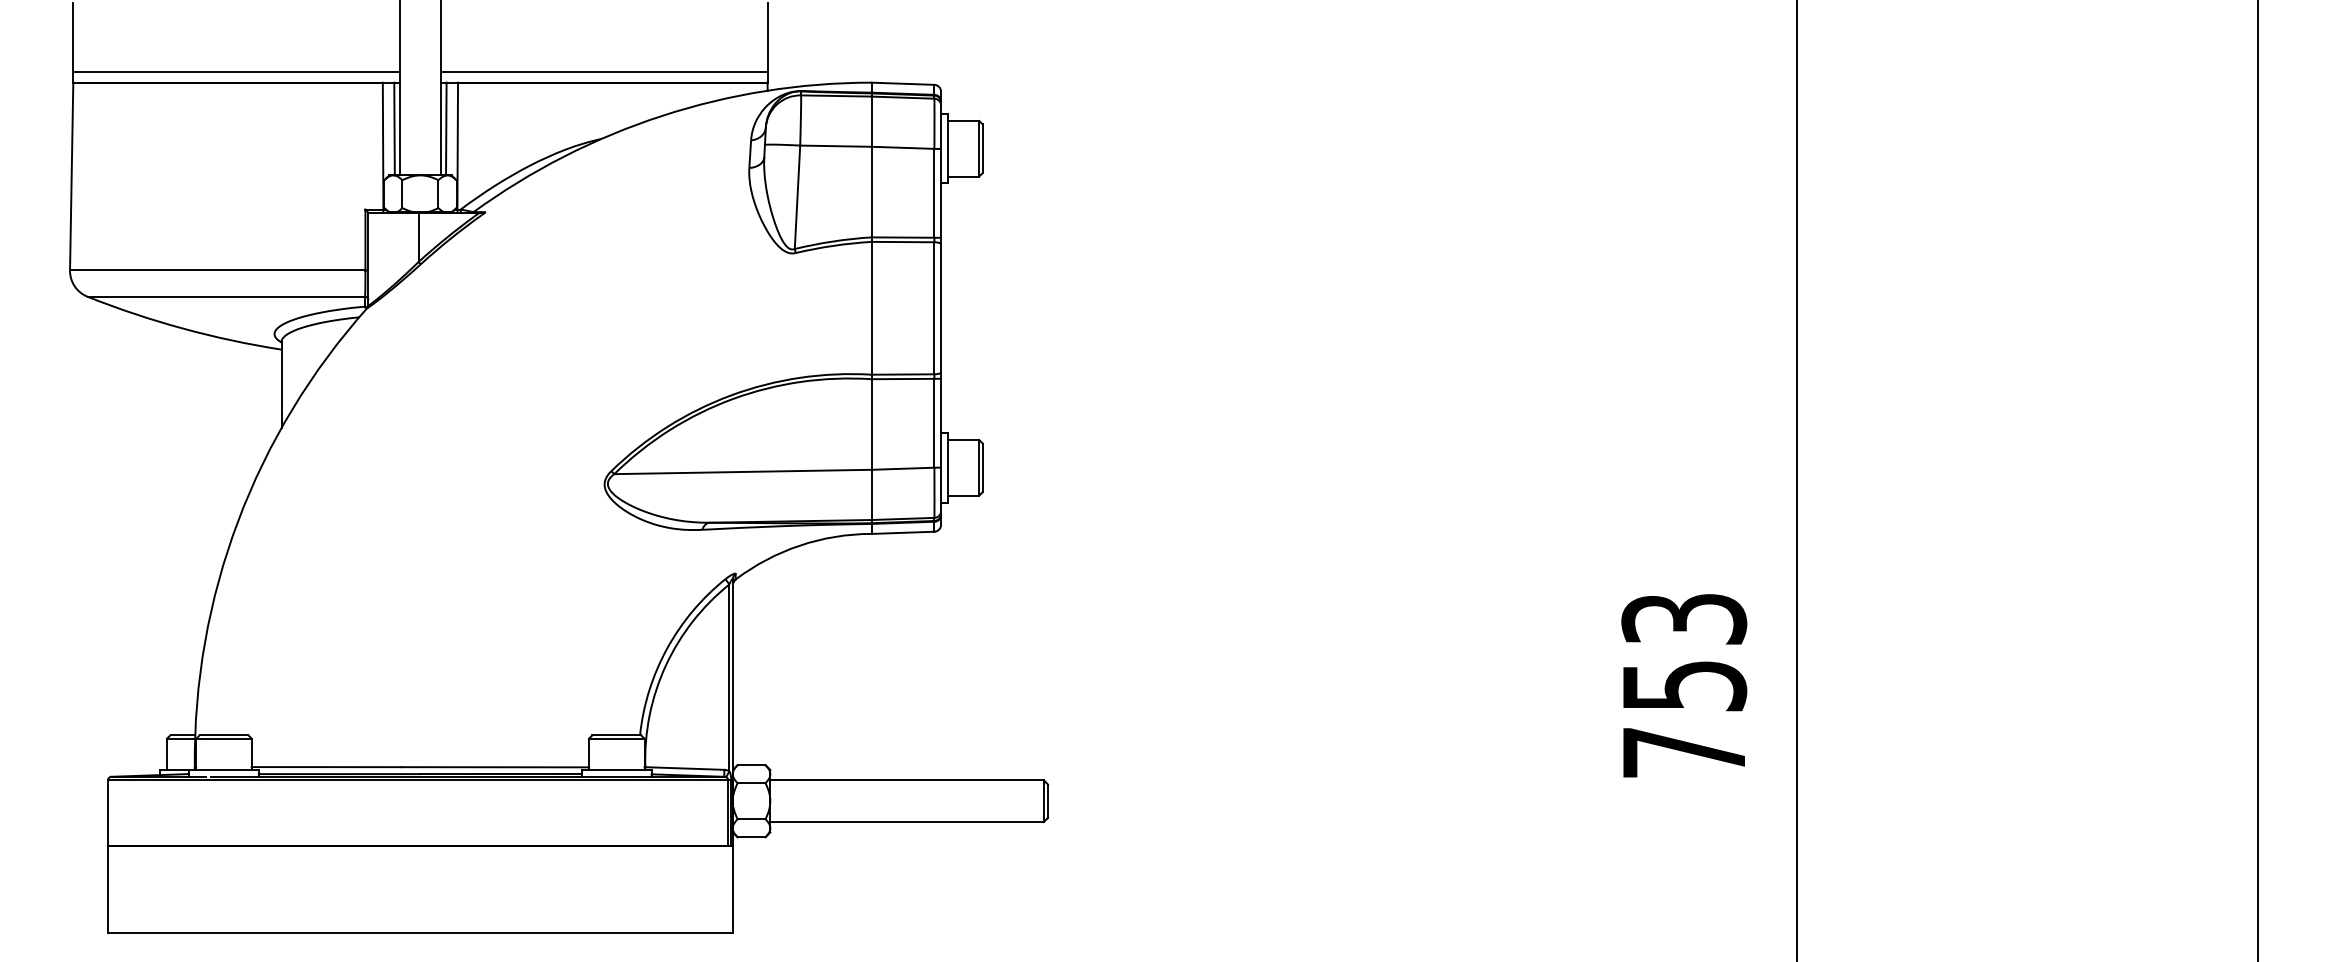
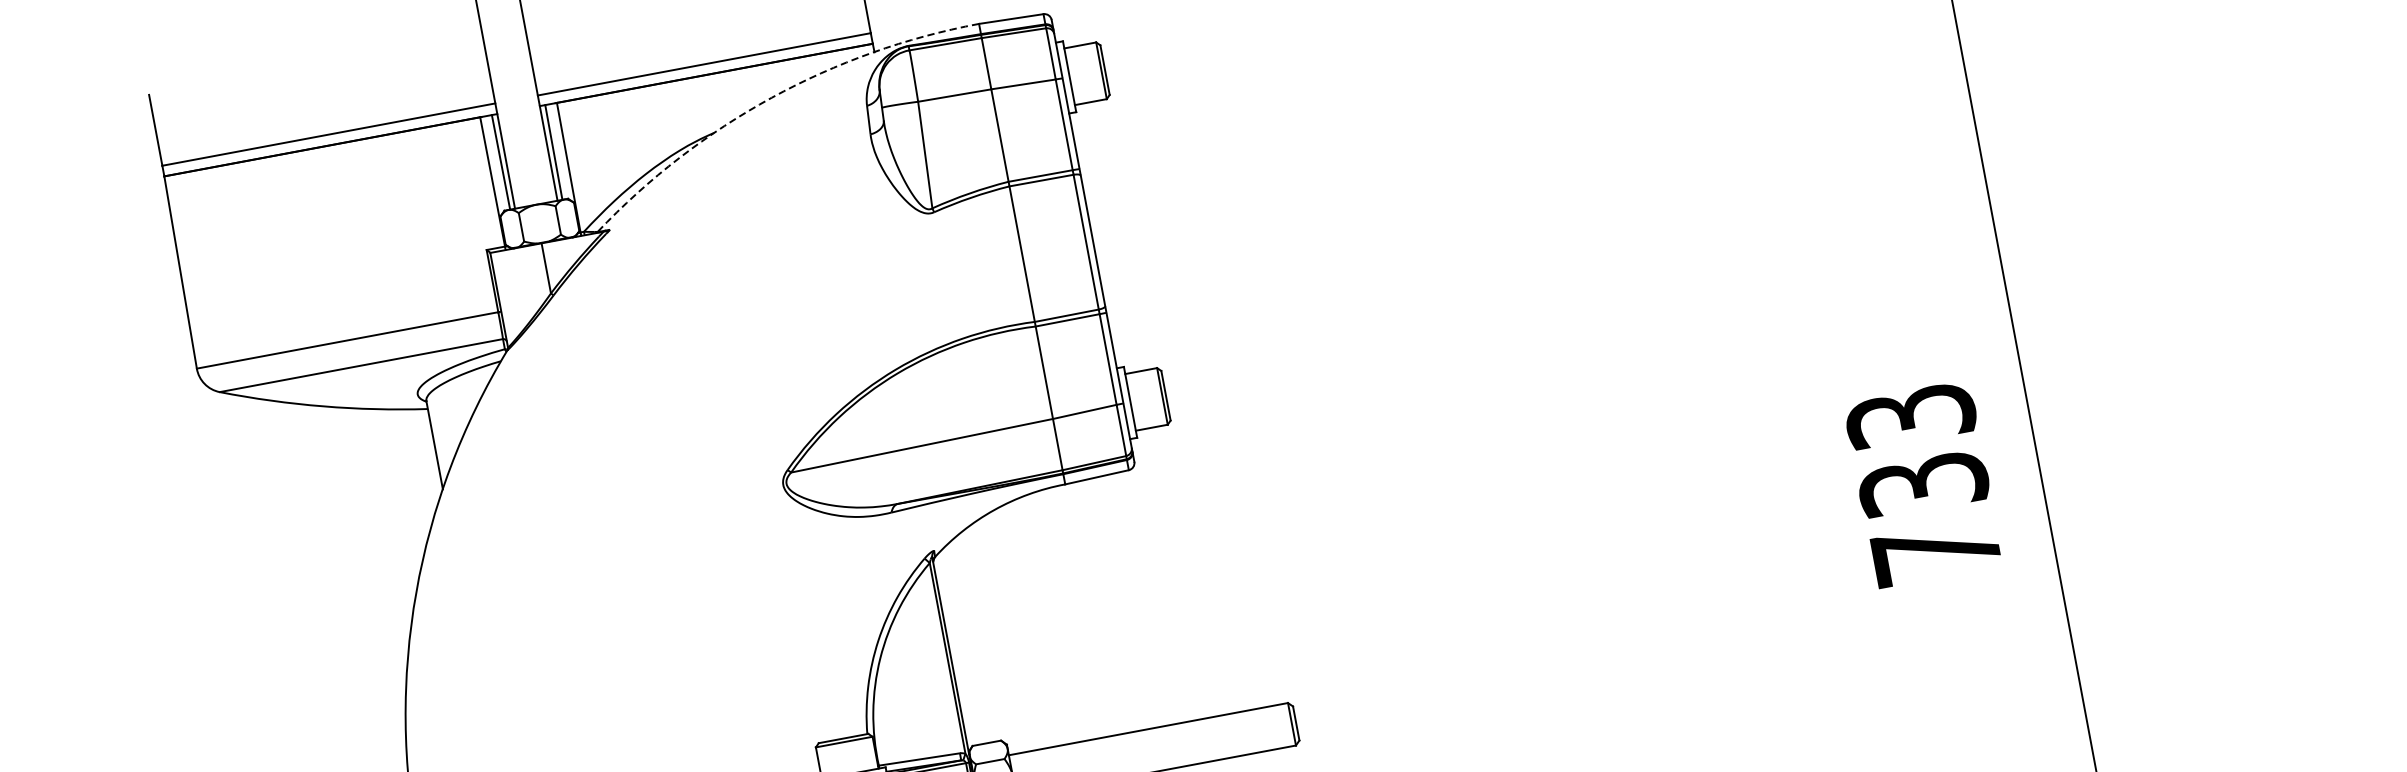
arc: (662, 115) -> (771, 97), solid -> dashed
text: (1683, 686) -> (1922, 485), 753 -> 733

